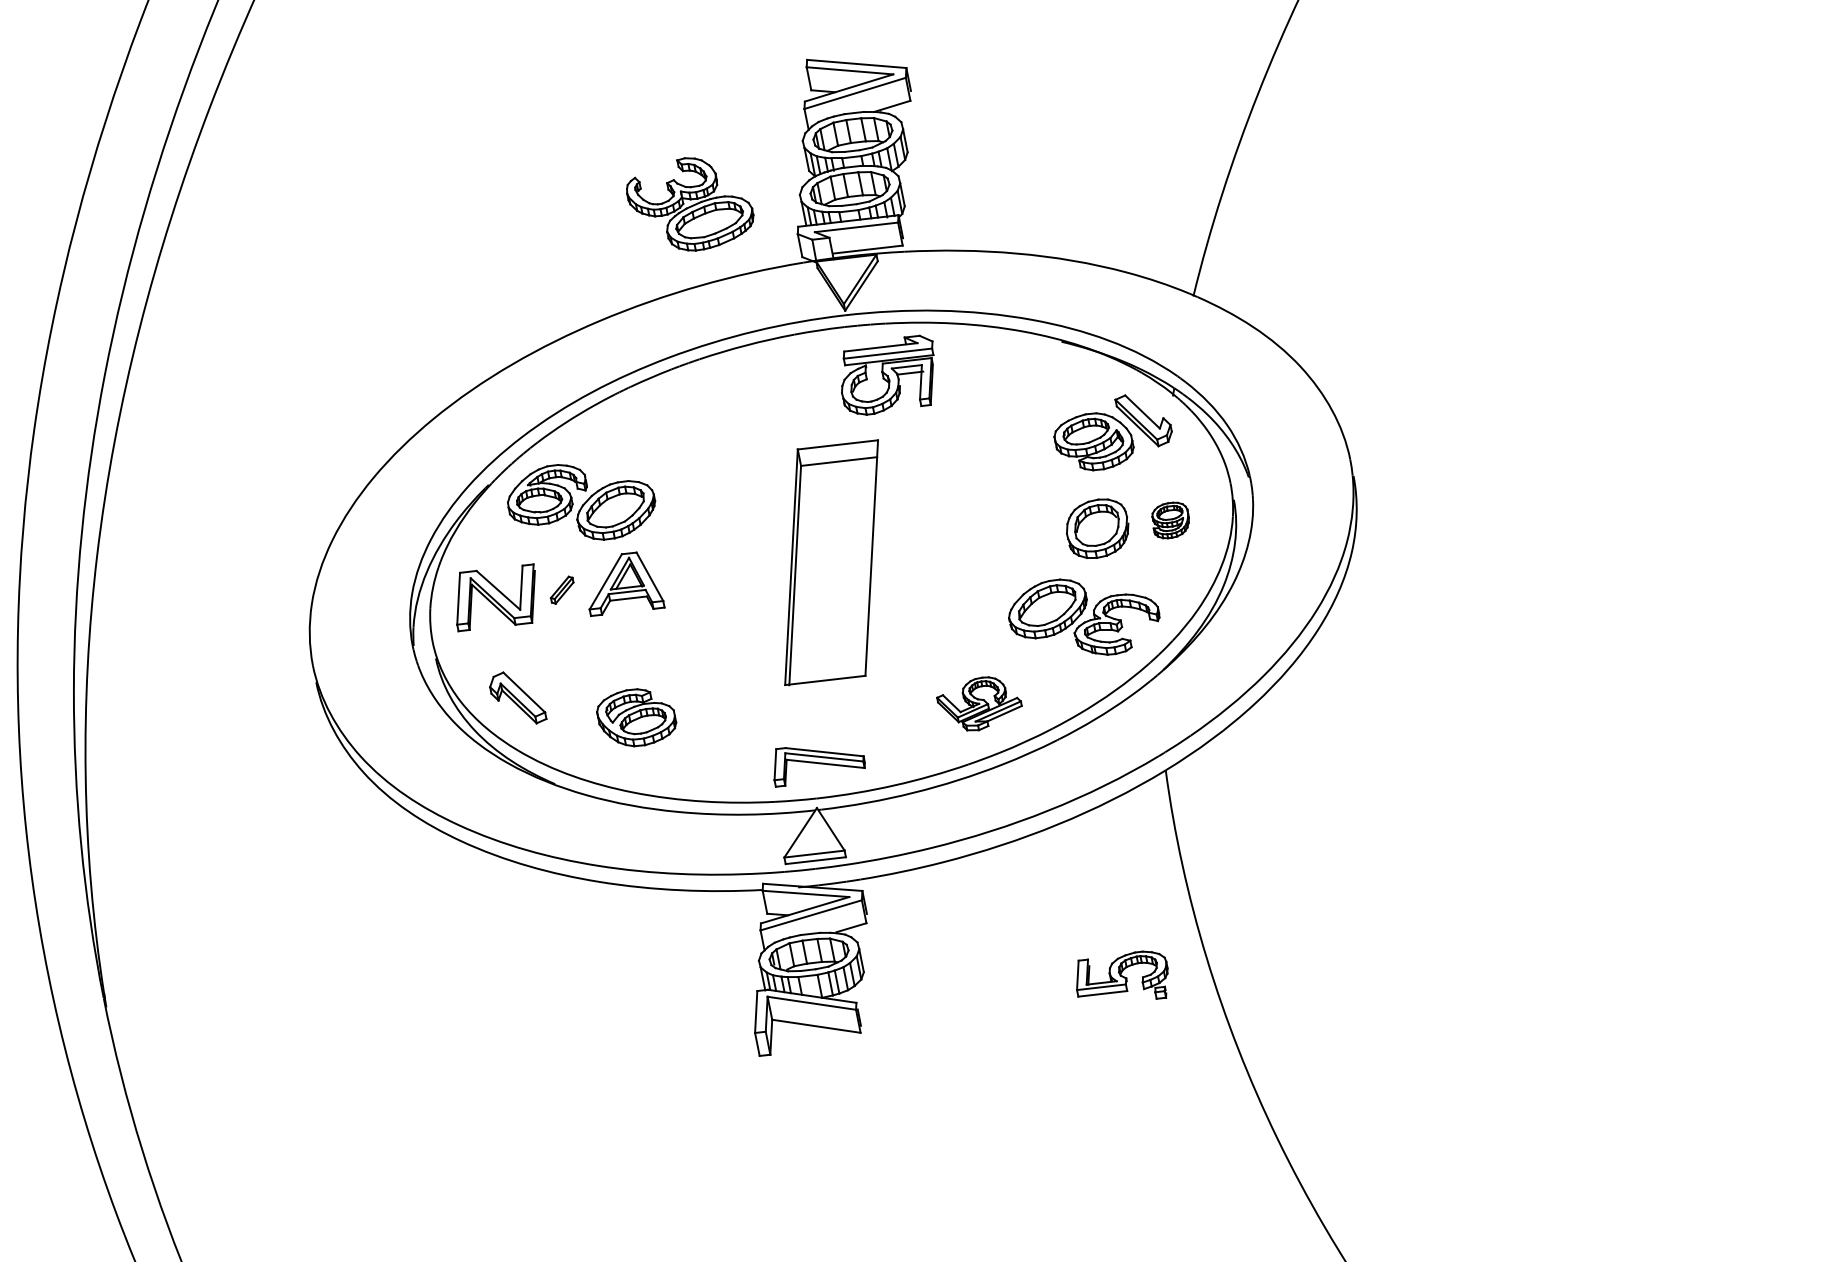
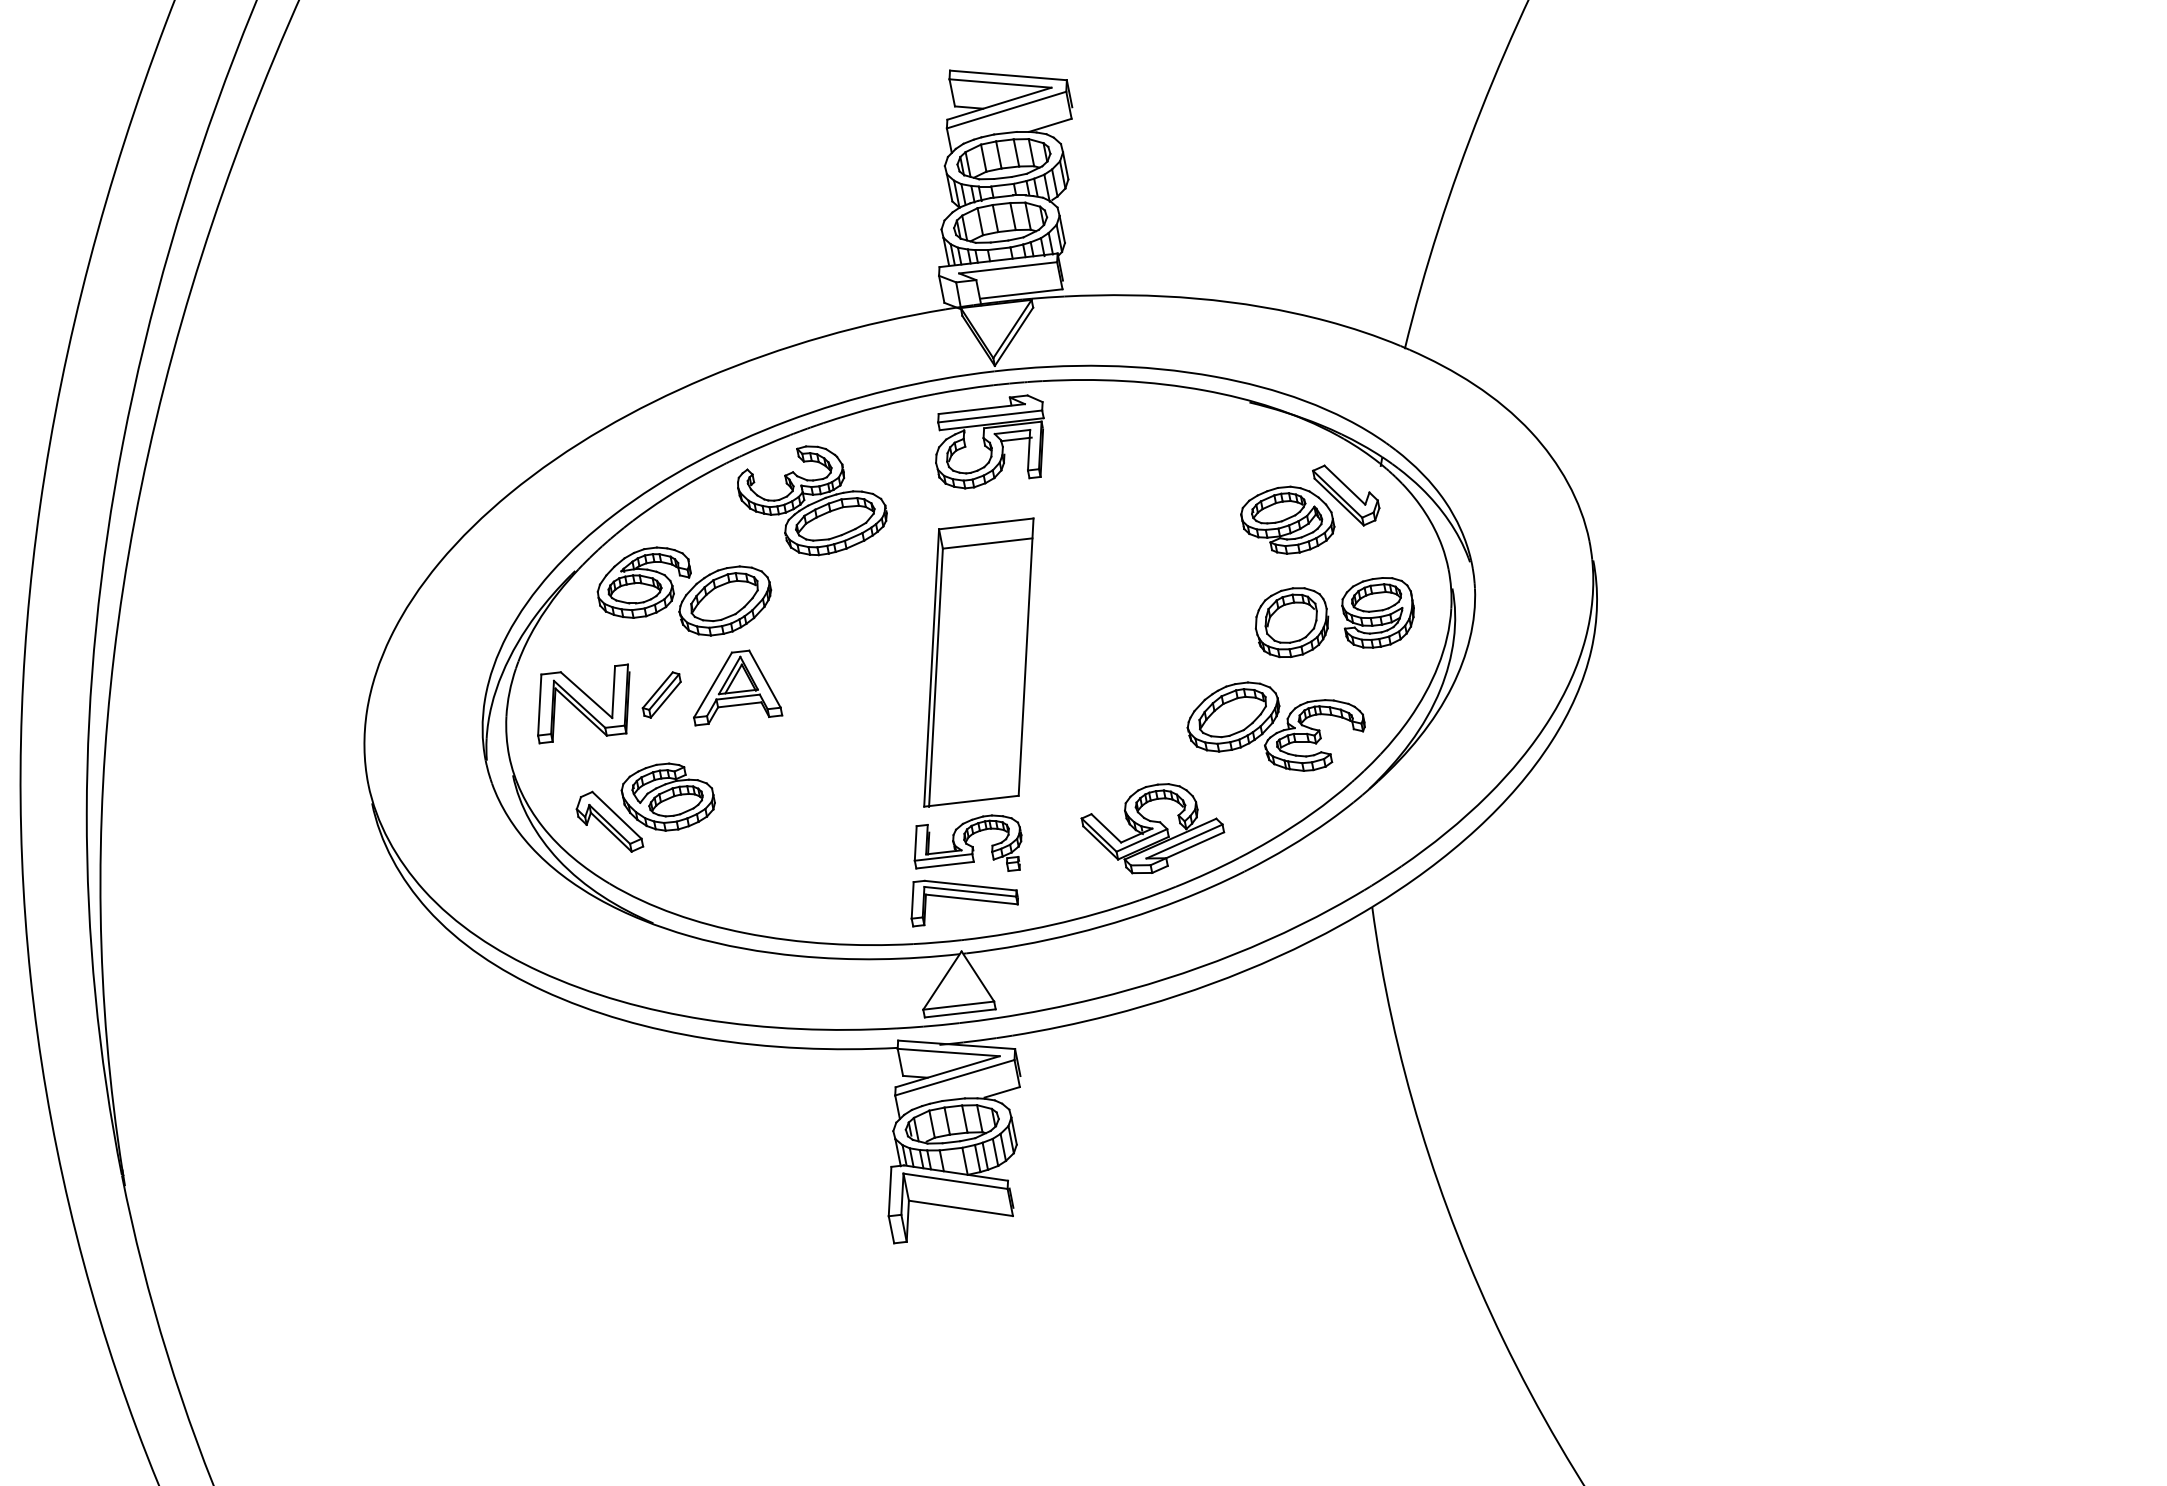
part: (690, 204) -> (812, 500), moved
part: (887, 374) -> (989, 441), moved
part: (1170, 520) -> (1377, 612), size x1.67
part: (562, 589) -> (661, 694), size x1.43
part: (979, 703) -> (1152, 828), size x1.43
part: (635, 717) -> (667, 796), moved
part: (1121, 974) -> (967, 842), moved

